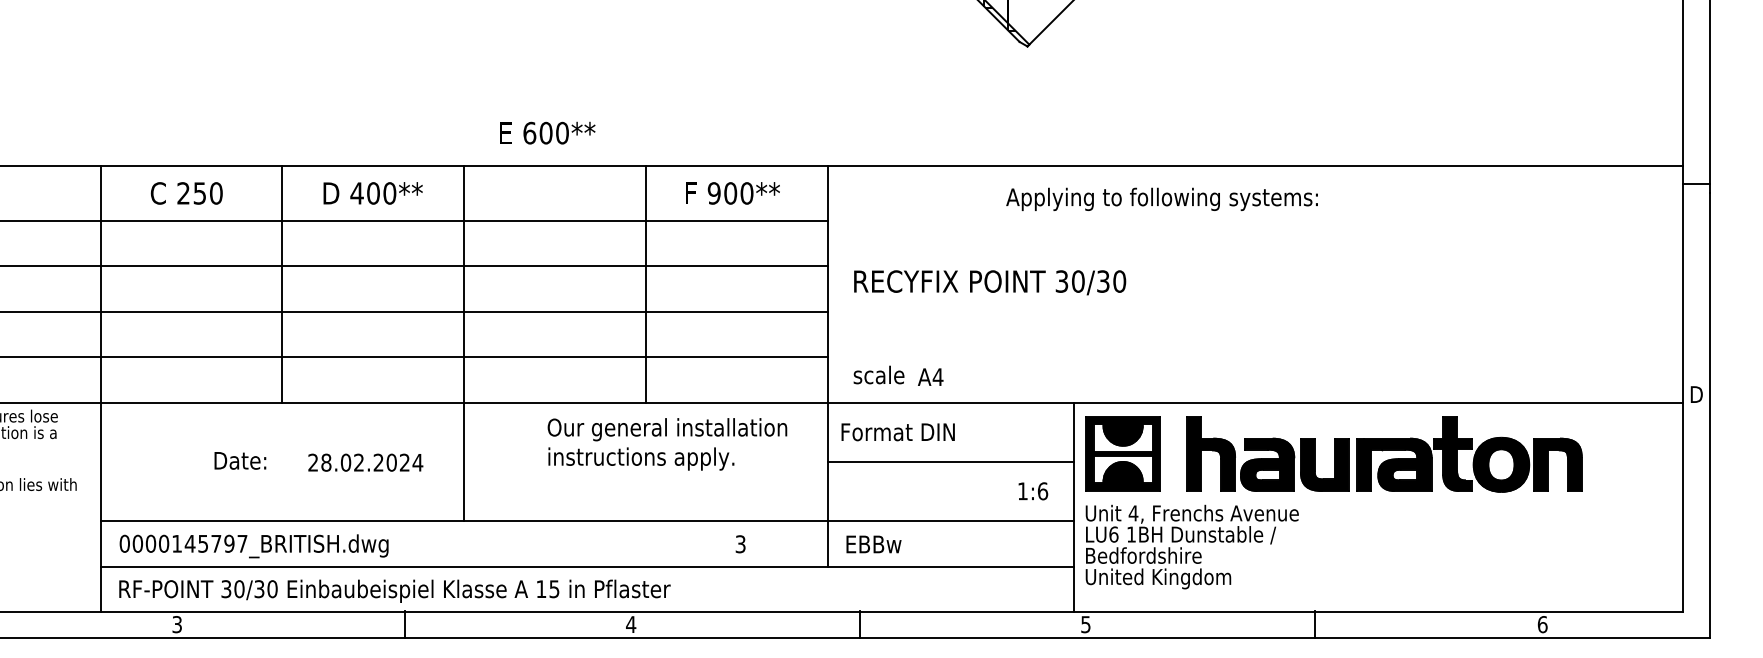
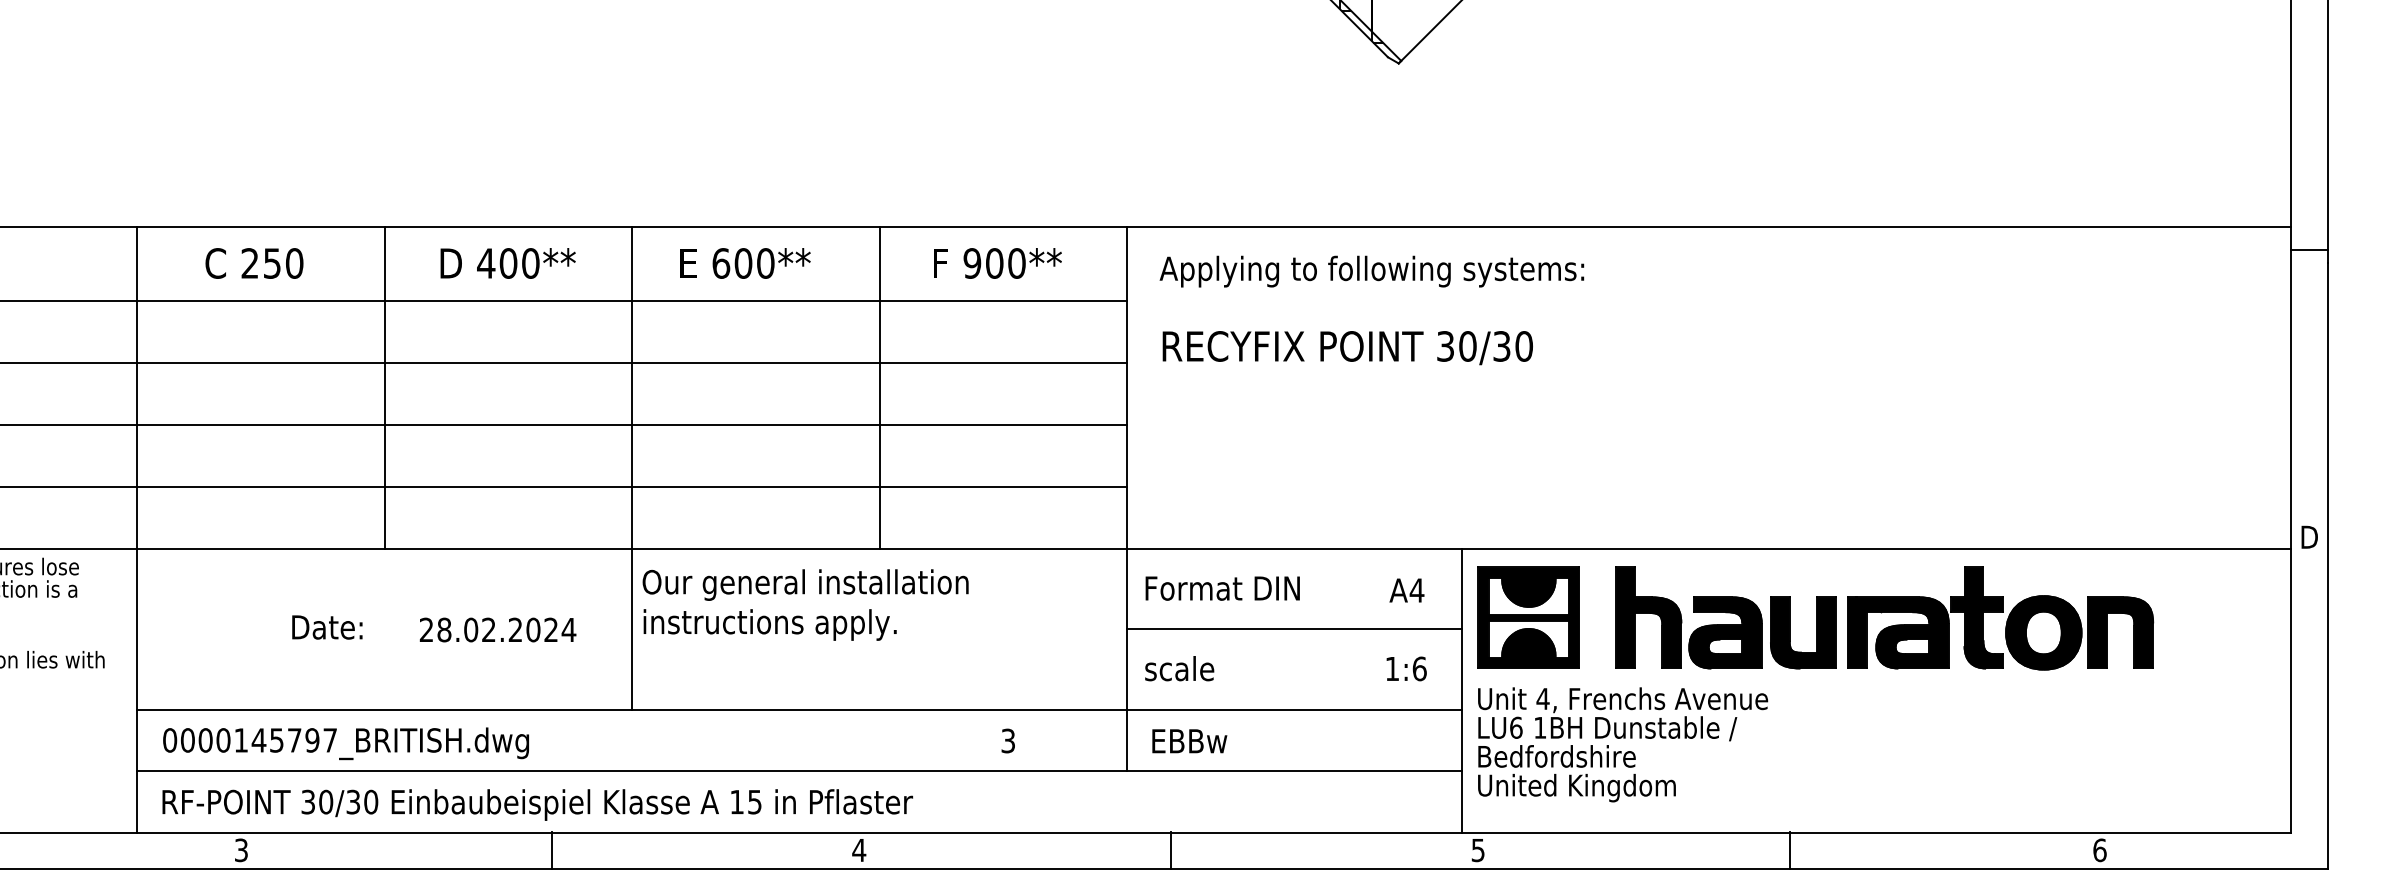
text: (547, 133) -> (745, 263), moved
text: (1161, 199) -> (1371, 271), moved
text: (989, 283) -> (1347, 348), moved
text: (878, 374) -> (1179, 668), moved
text: (930, 377) -> (1406, 590), moved
text: (667, 443) -> (805, 604), moved

